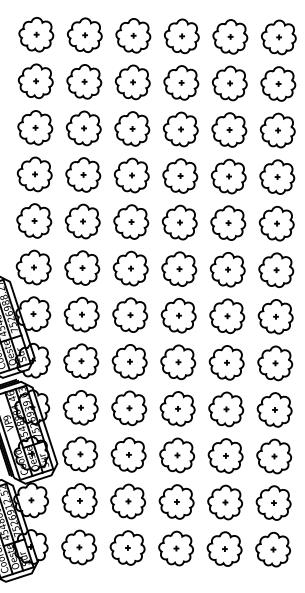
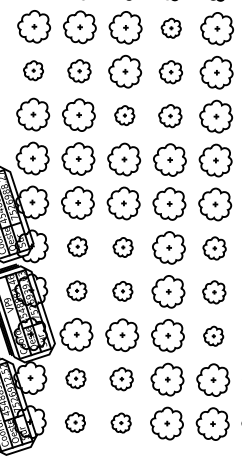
part: (180, 129) -> (171, 28), size x0.6
part: (34, 174) -> (33, 70), size x0.6
part: (83, 174) -> (79, 70), size x0.7
part: (180, 175) -> (171, 71), size x0.7
part: (131, 221) -> (124, 115), size x0.6
part: (179, 222) -> (170, 116), size x0.7
part: (81, 360) -> (77, 246), size x0.6
part: (129, 361) -> (122, 247), size x0.6
part: (226, 362) -> (214, 248), size x0.7
part: (80, 407) -> (76, 290), size x0.6
part: (129, 408) -> (122, 291), size x0.6
part: (226, 409) -> (214, 292), size x0.7
part: (225, 455) -> (213, 335), size x0.6
part: (79, 500) -> (75, 378), size x0.6
part: (127, 501) -> (121, 379), size x0.7
part: (78, 547) -> (74, 422), size x0.6
part: (127, 547) -> (121, 422), size x0.6

